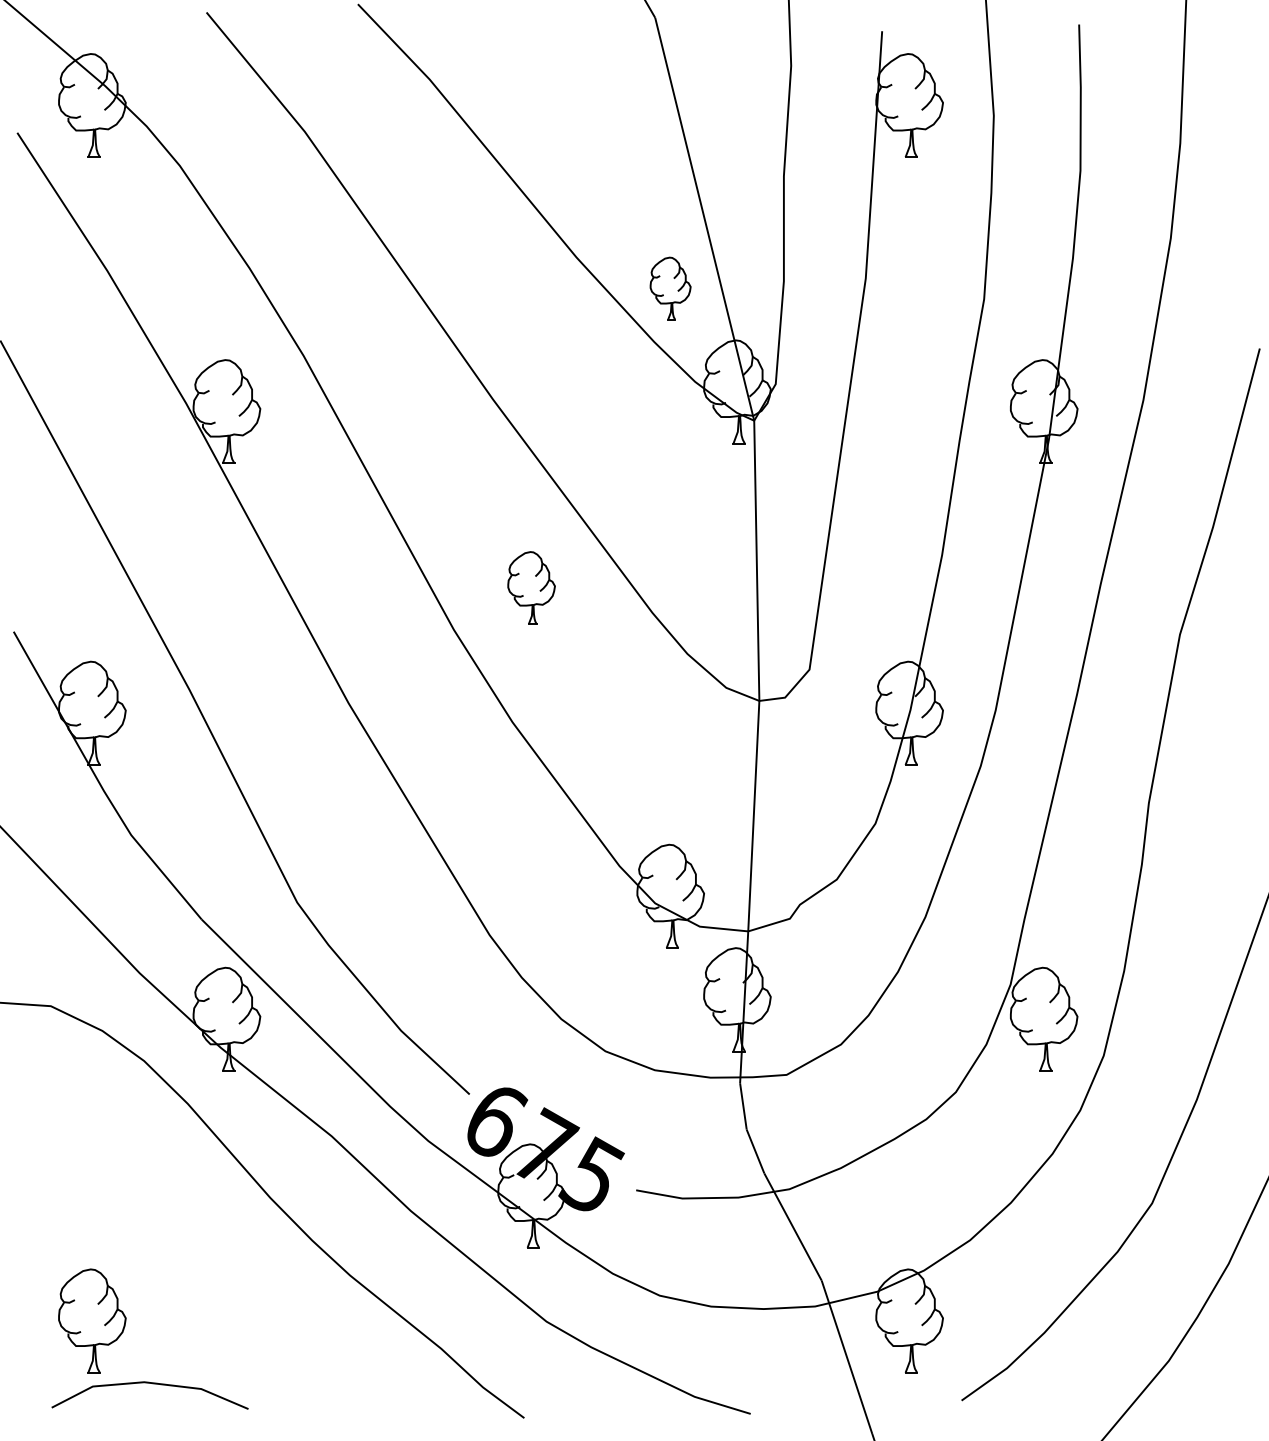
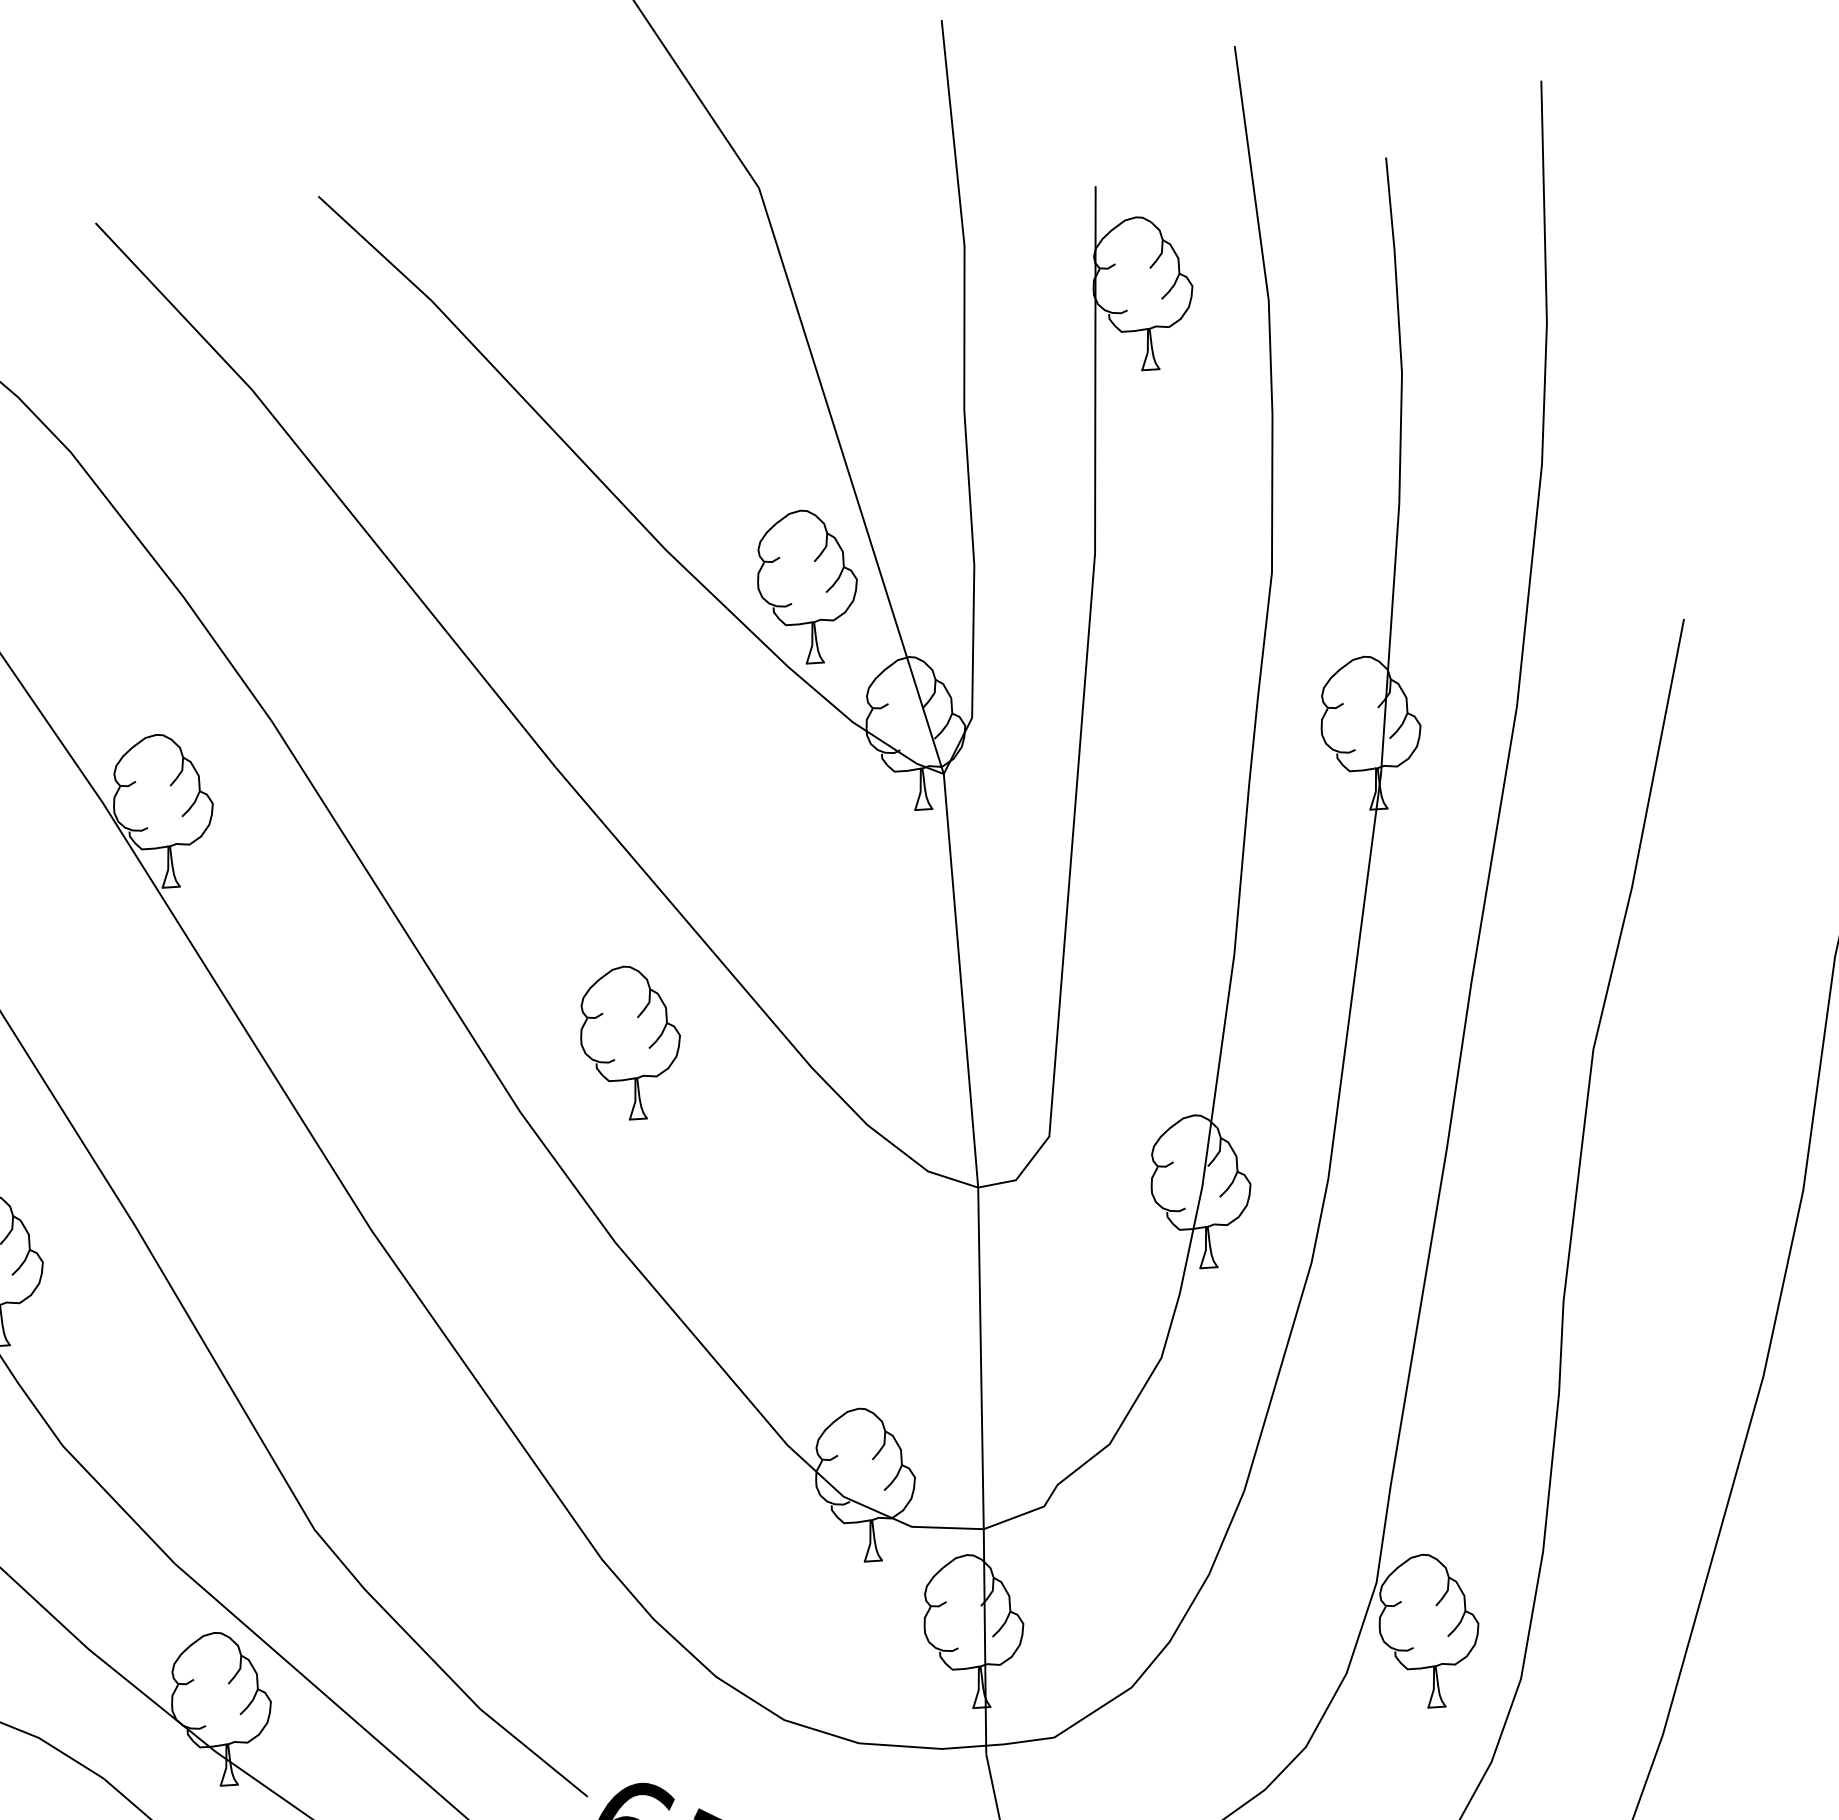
part: (670, 288) -> (807, 586), size x1.67
part: (531, 587) -> (630, 1041), size x1.43

